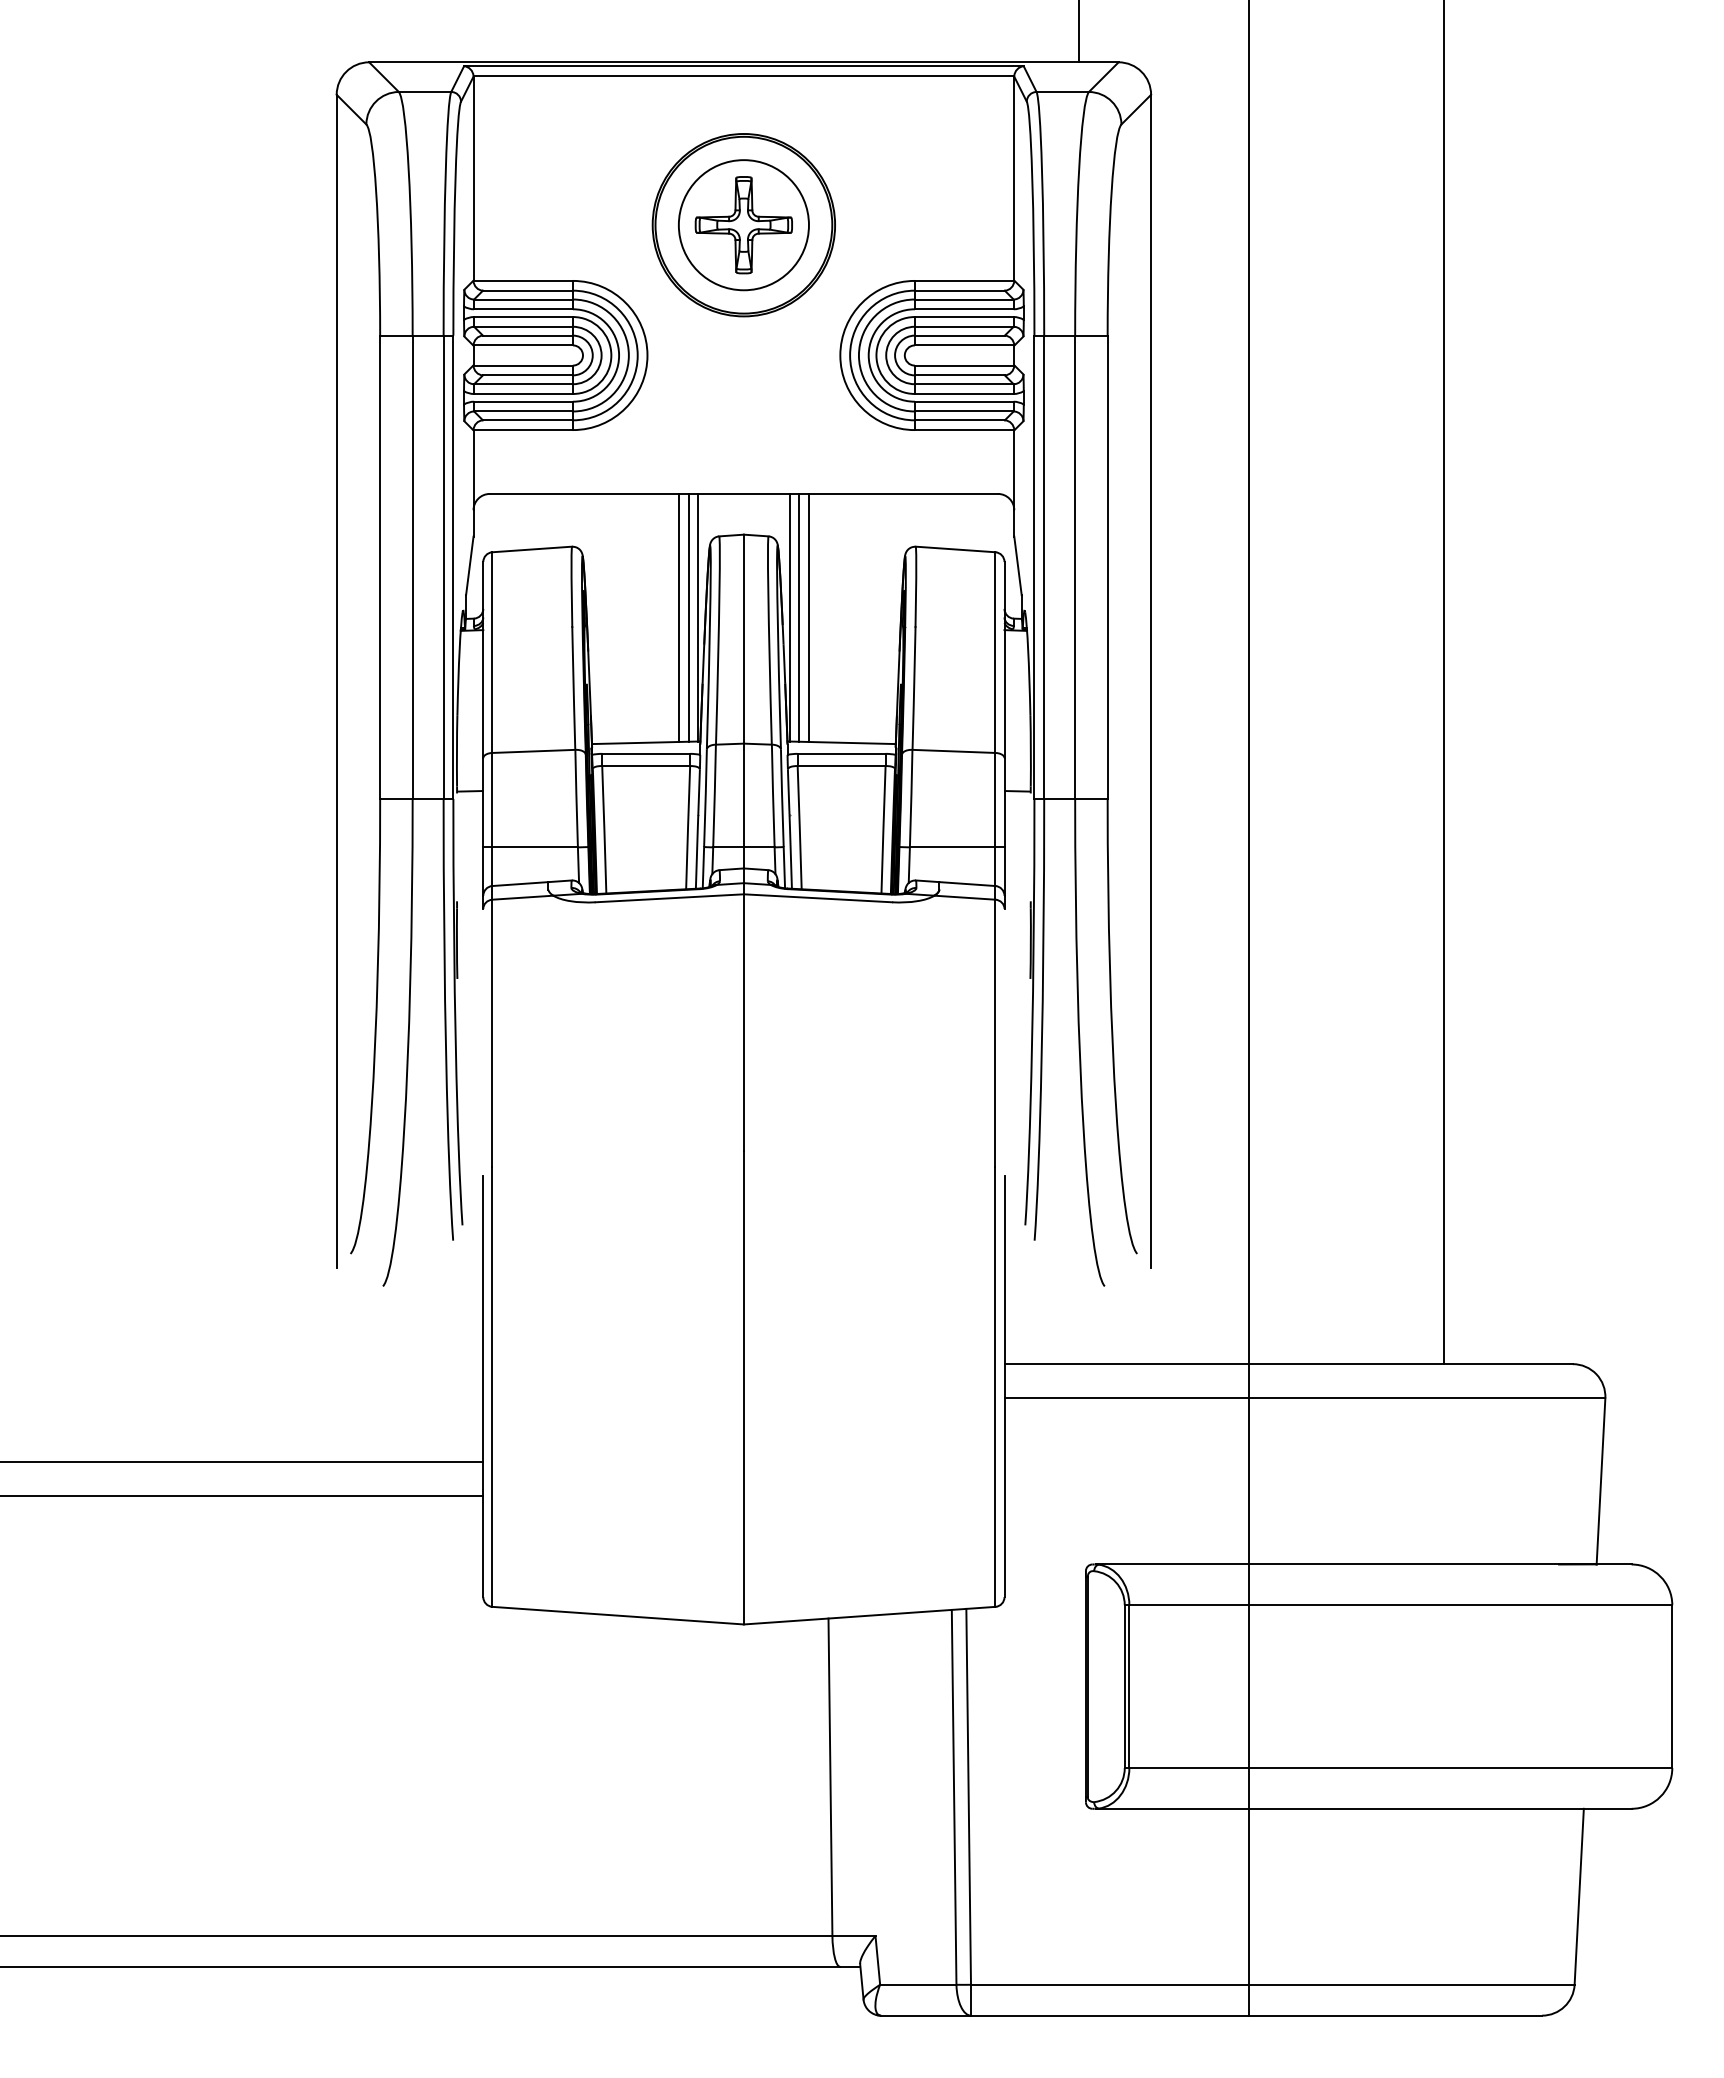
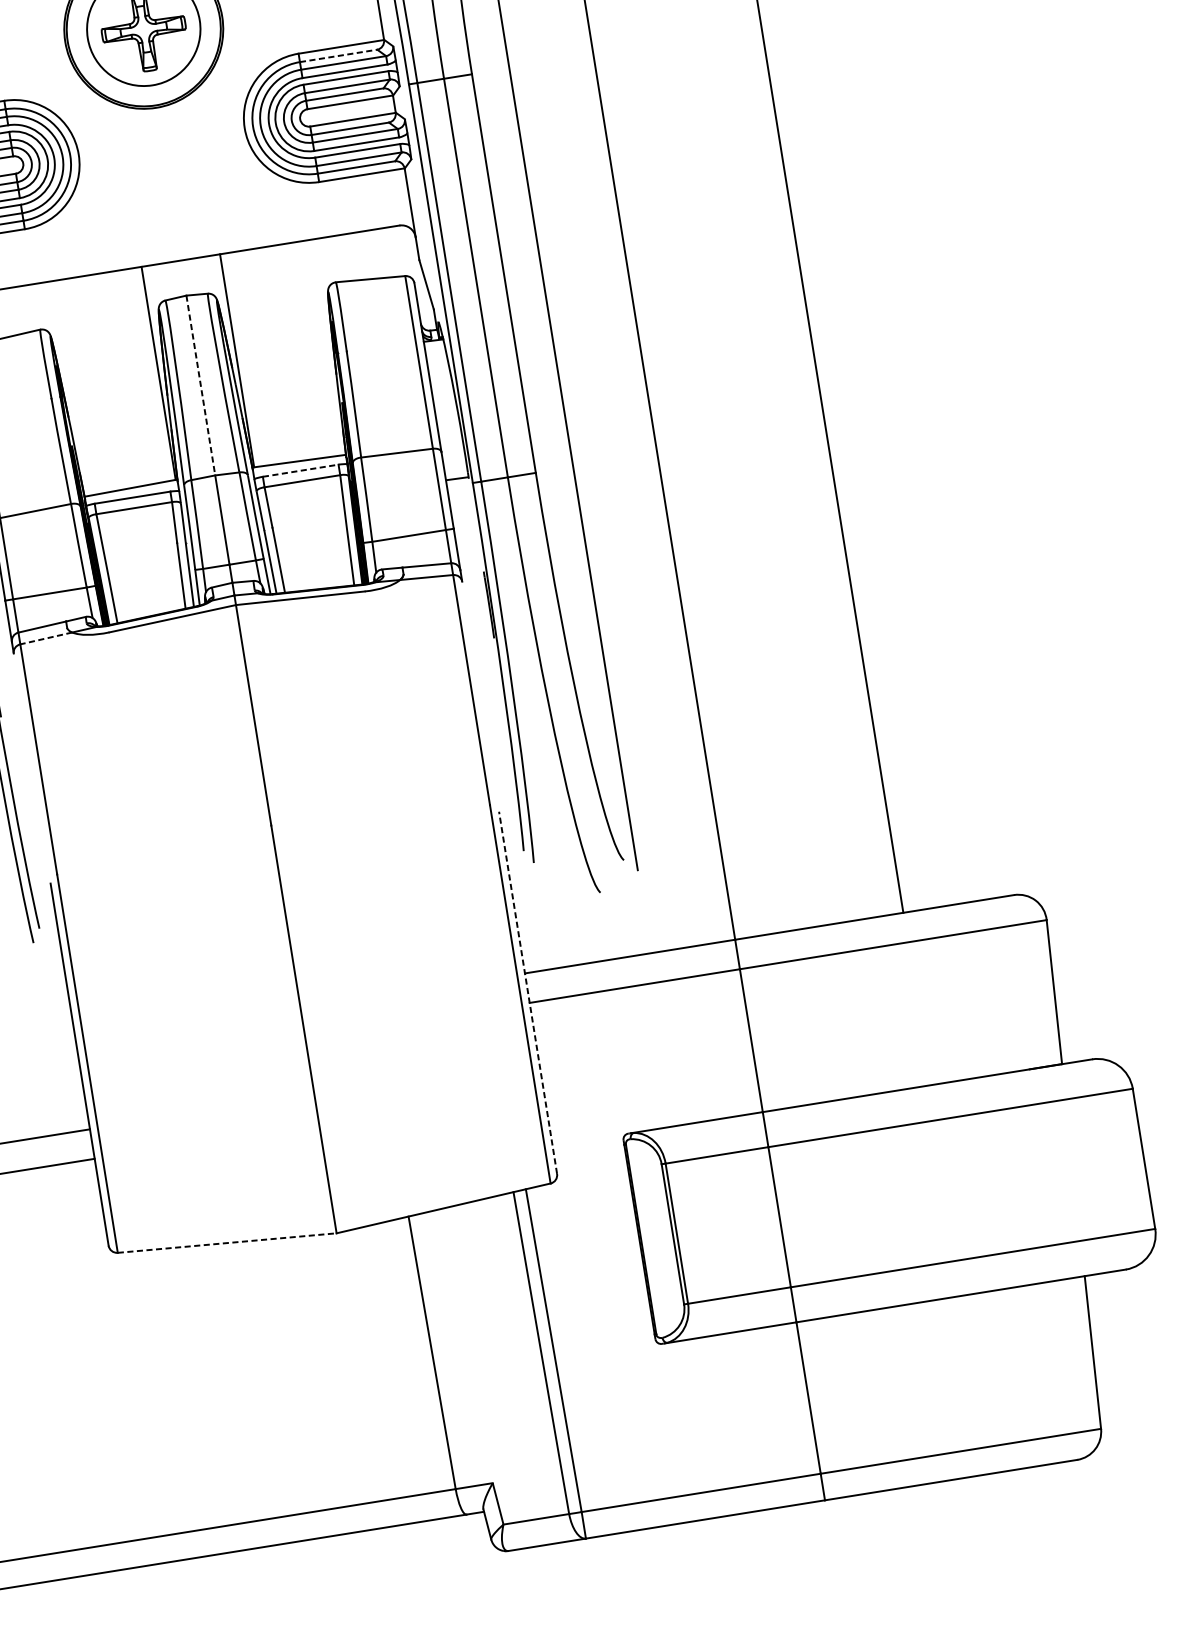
line: (959, 290) -> (338, 55), solid -> dashed
line: (678, 617) -> (141, 375), removed
line: (688, 617) -> (150, 374), removed
line: (799, 617) -> (245, 359), removed
line: (809, 617) -> (254, 357), removed
line: (743, 639) -> (200, 385), solid -> dashed
line: (841, 753) -> (300, 470), solid -> dashed
line: (522, 897) -> (45, 638), solid -> dashed
line: (1004, 1386) -> (528, 992), solid -> dashed
line: (618, 1615) -> (227, 1242), solid -> dashed

